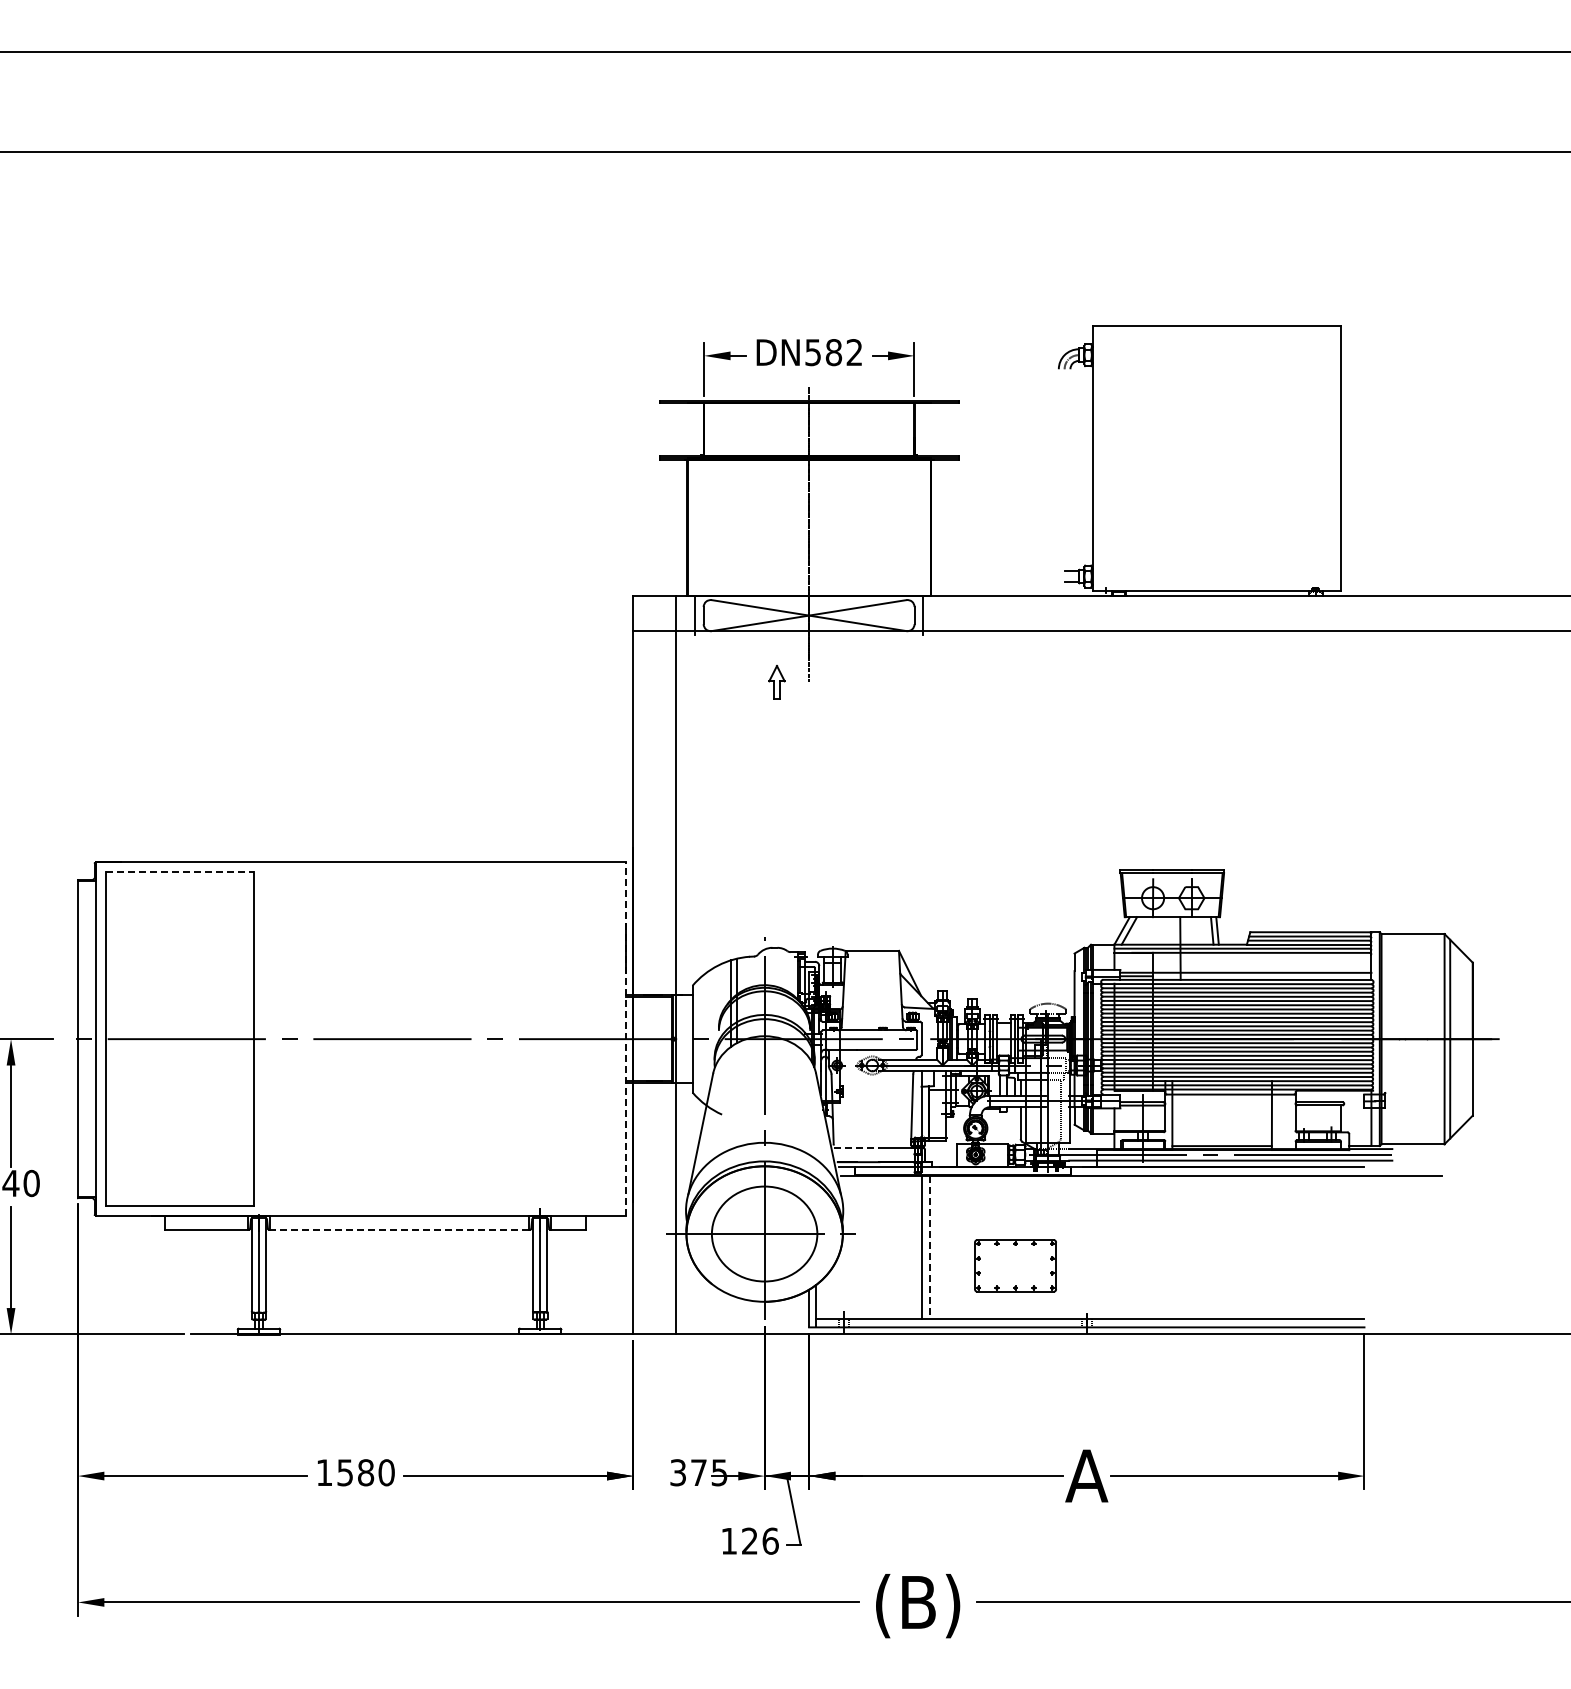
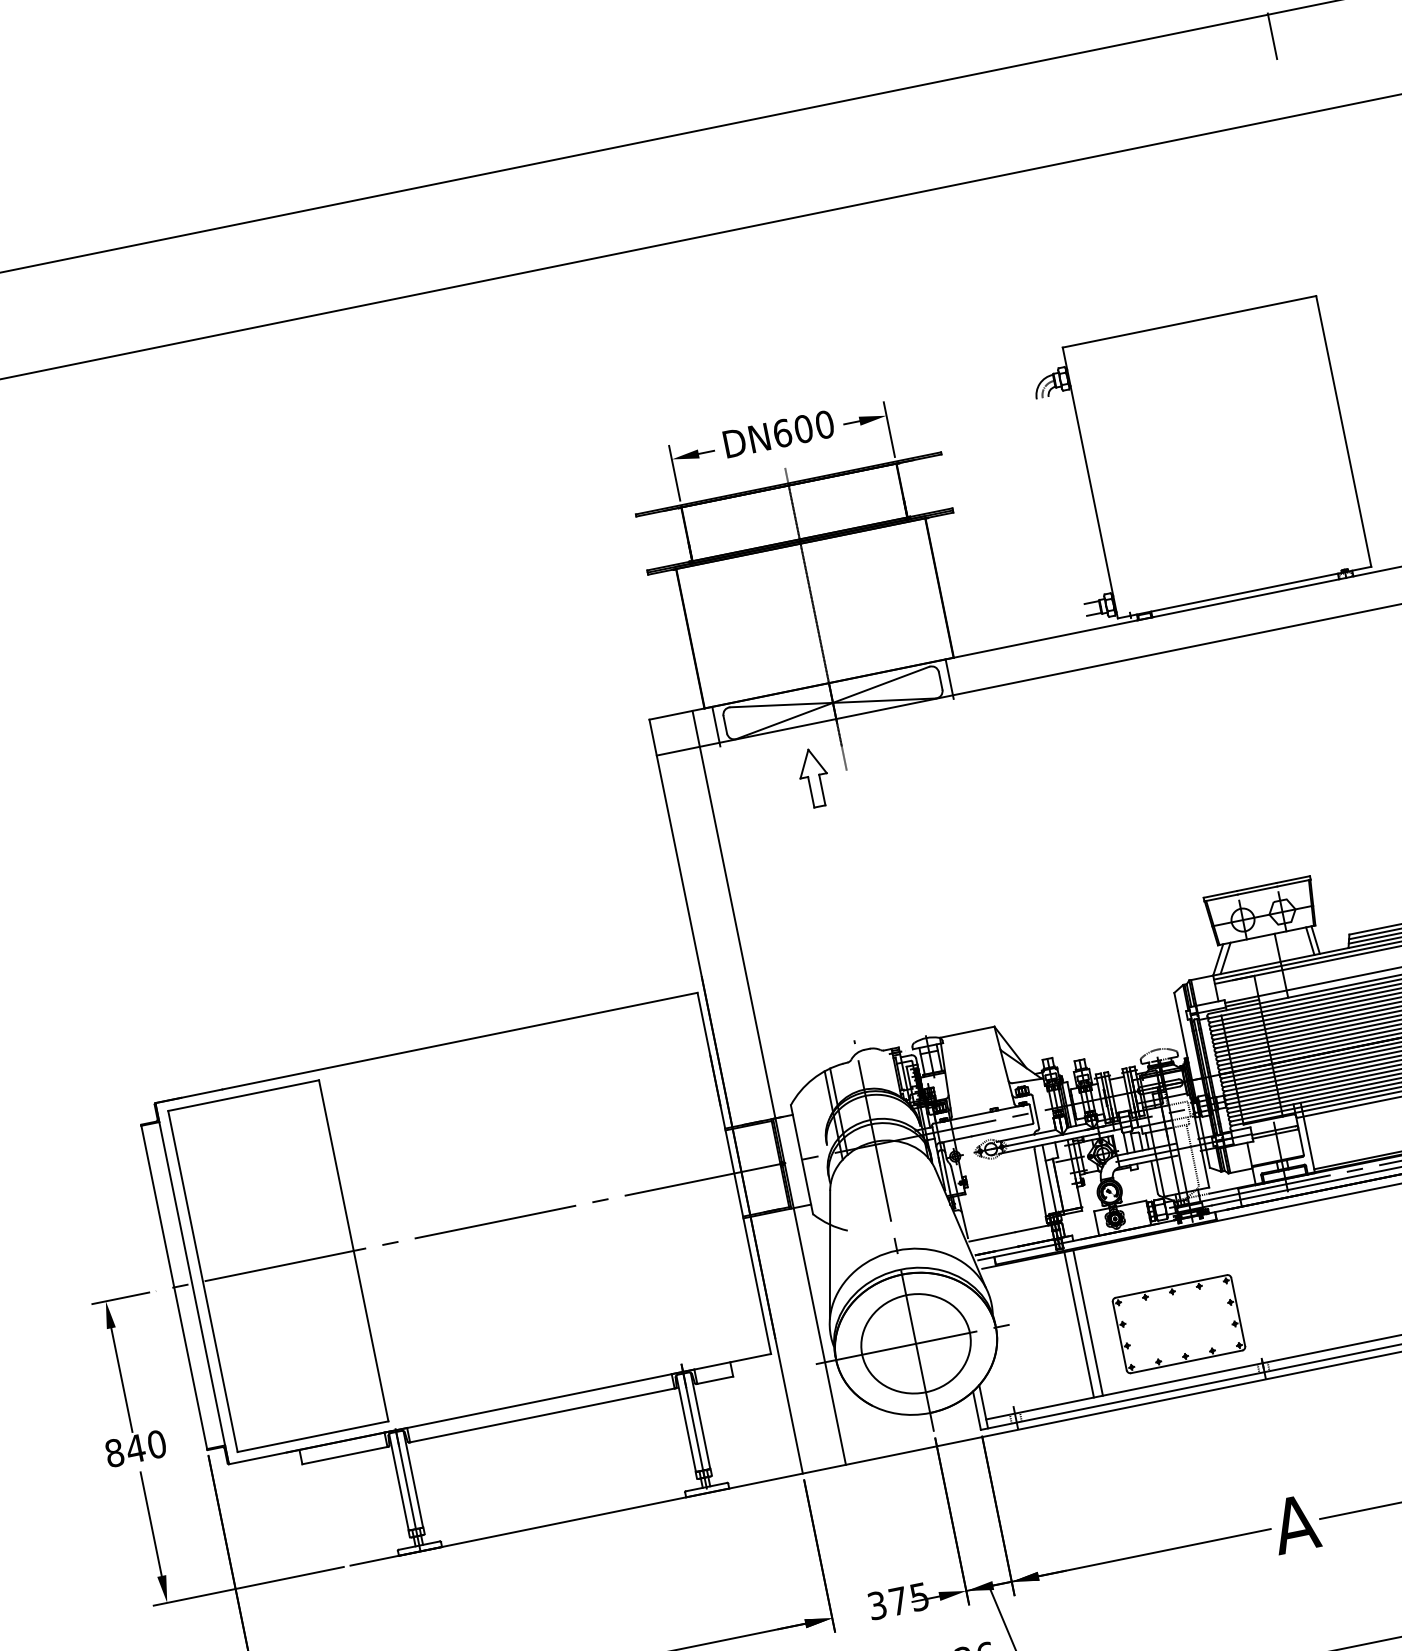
line: (1349, 72) -> (1272, 35), added
text: (833, 352) -> (803, 429), DN582 -> DN600
part: (776, 682) -> (813, 778), size x1.67
line: (179, 872) -> (243, 1096), dashed -> solid
line: (626, 1039) -> (734, 1173), dashed -> solid
line: (856, 1148) -> (992, 1237), dashed -> solid
line: (400, 1229) -> (543, 1414), dashed -> solid
line: (930, 1247) -> (1088, 1323), dashed -> solid
part: (1015, 1265) -> (1178, 1323), size x1.43

